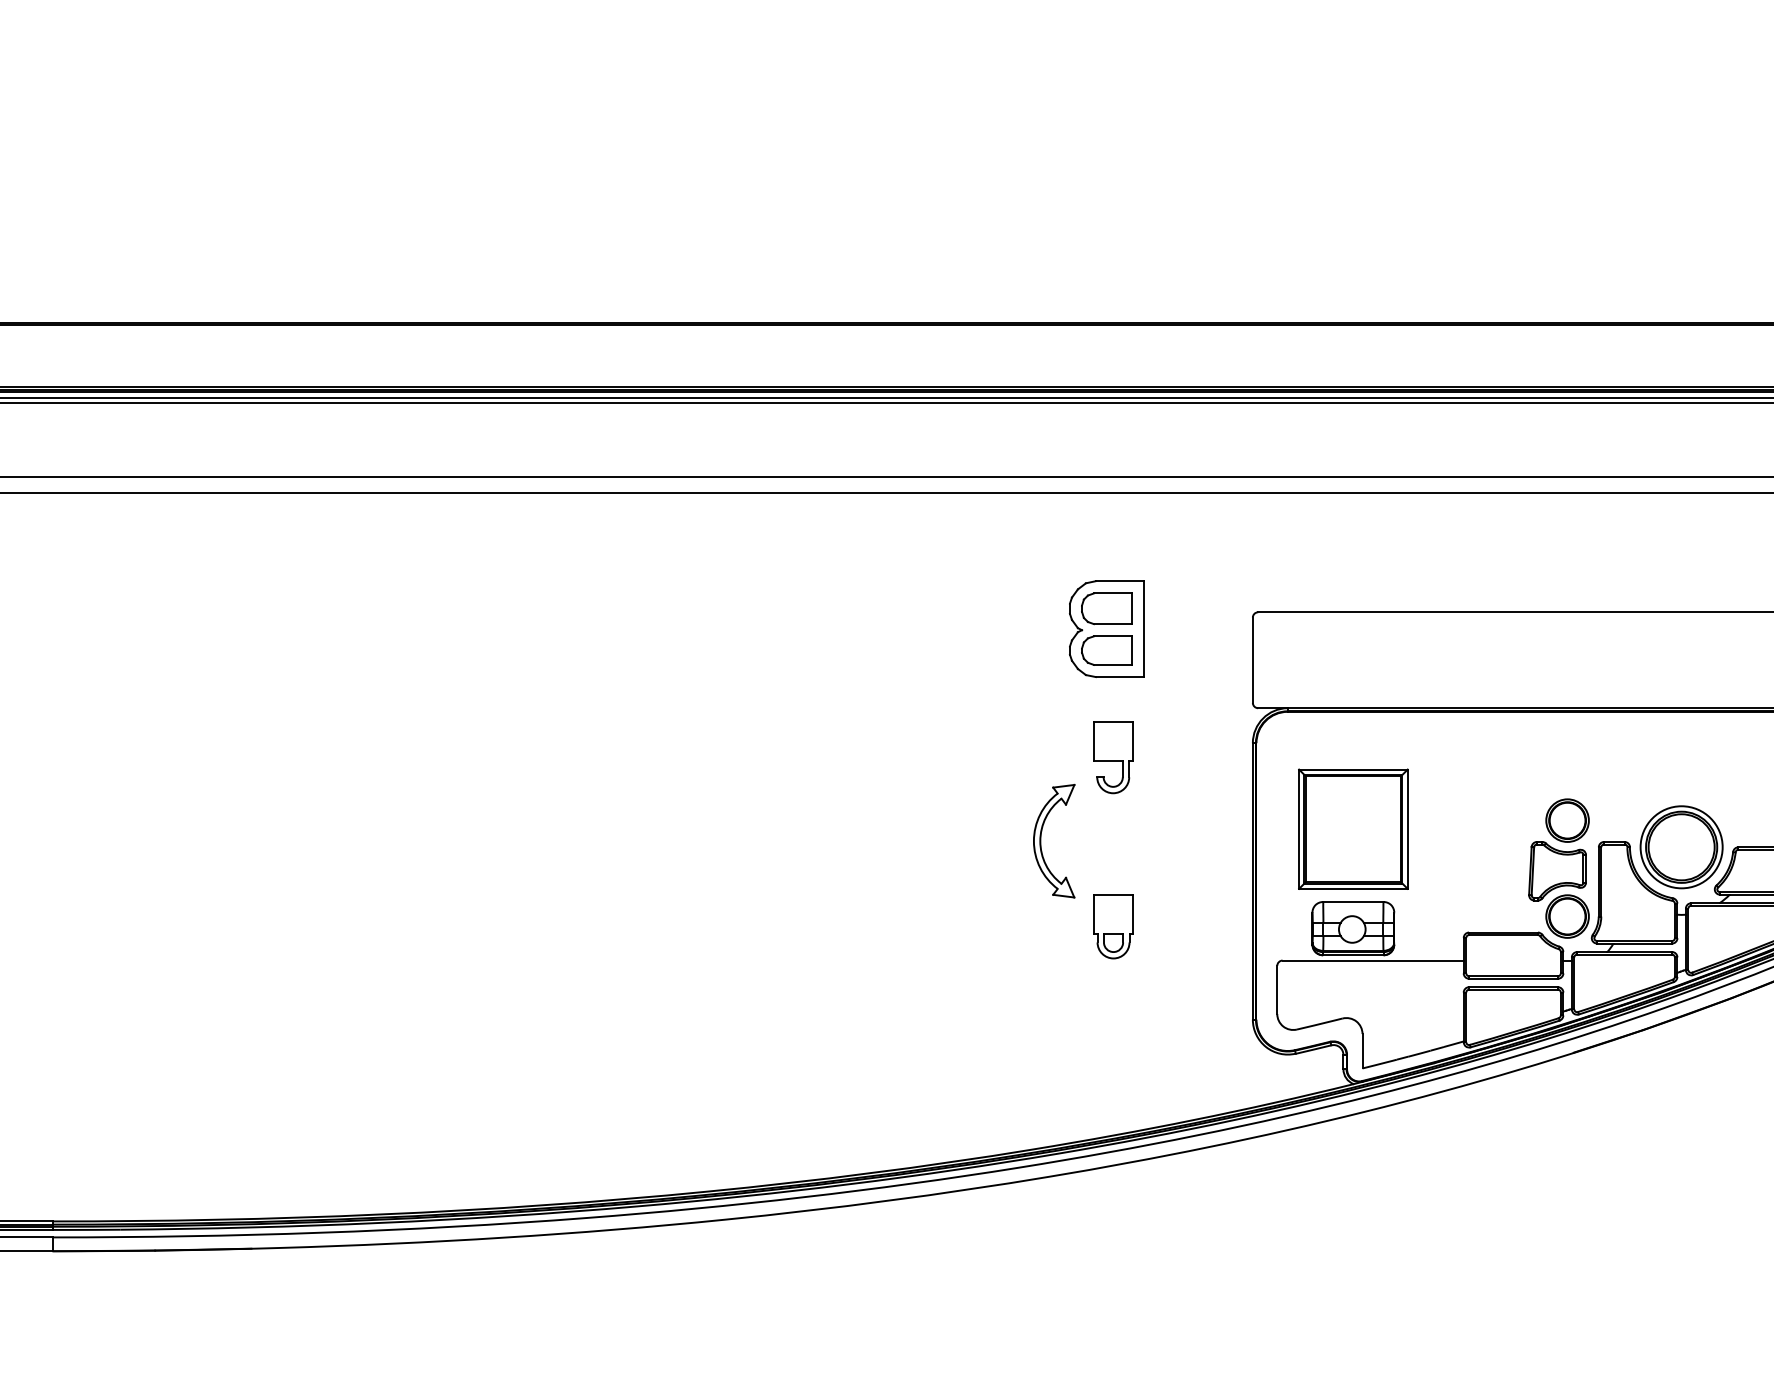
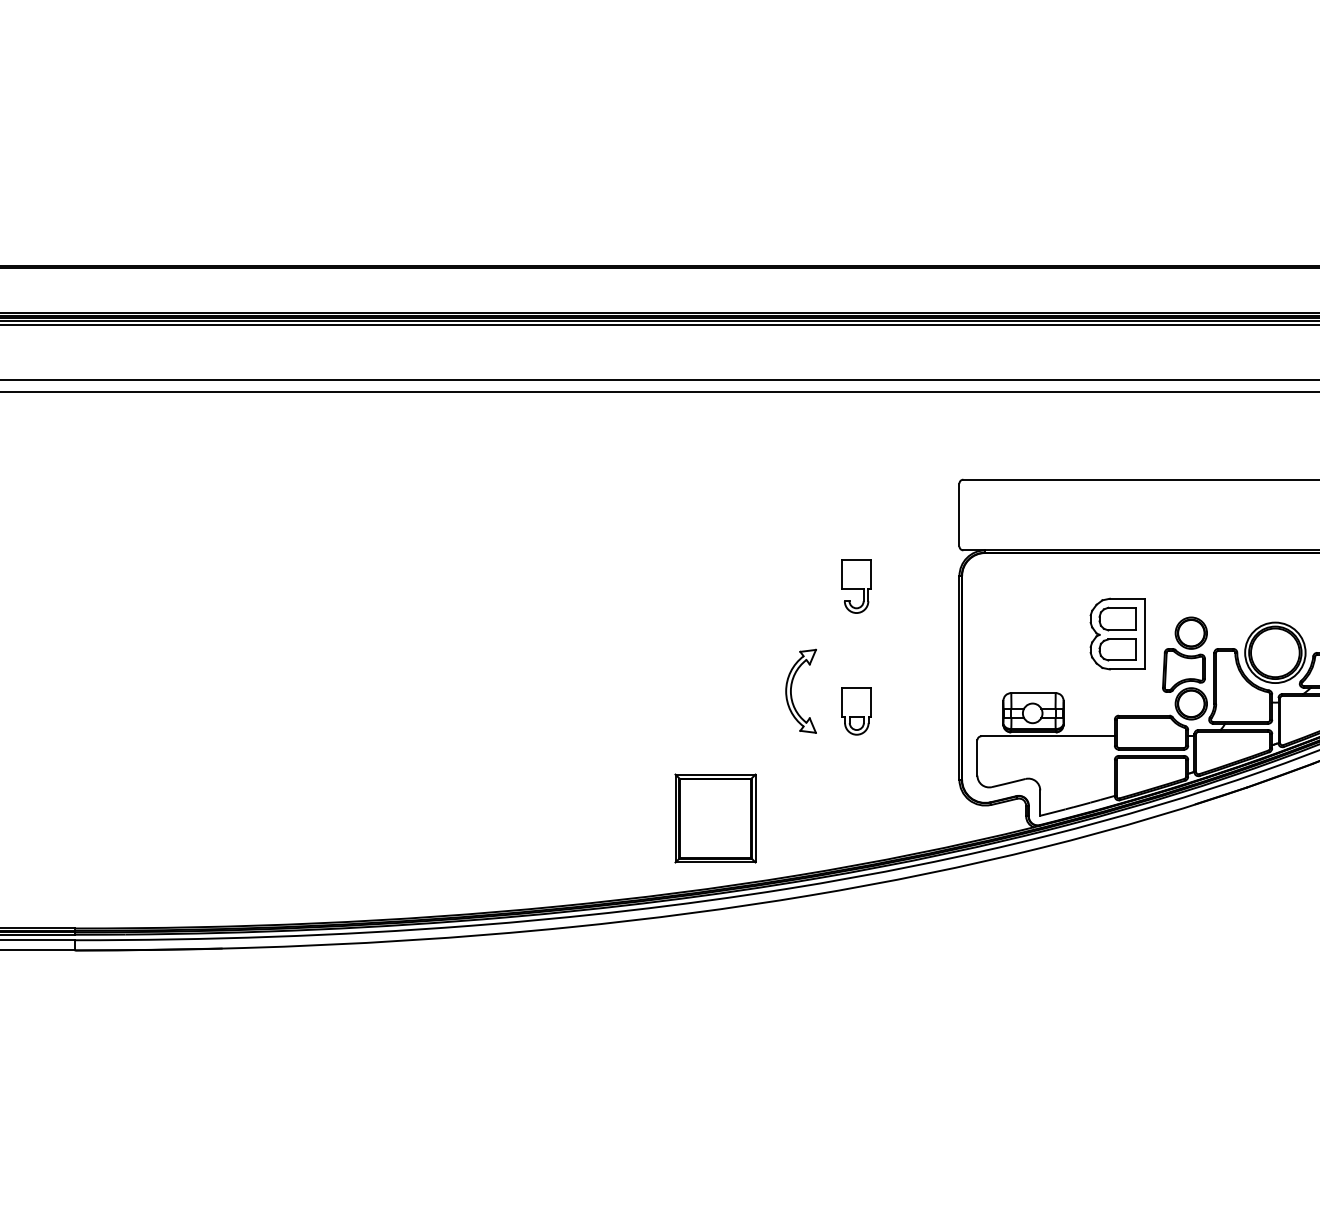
part: (1106, 628) -> (1117, 633), moved
part: (1353, 829) -> (715, 818), moved
part: (1042, 834) -> (792, 686), moved

